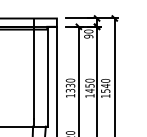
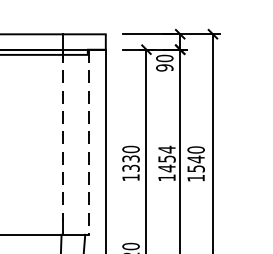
line: (33, 73) -> (62, 136), solid -> dashed
line: (47, 76) -> (88, 141), solid -> dashed
text: (89, 80) -> (166, 149), 1450 -> 1454

